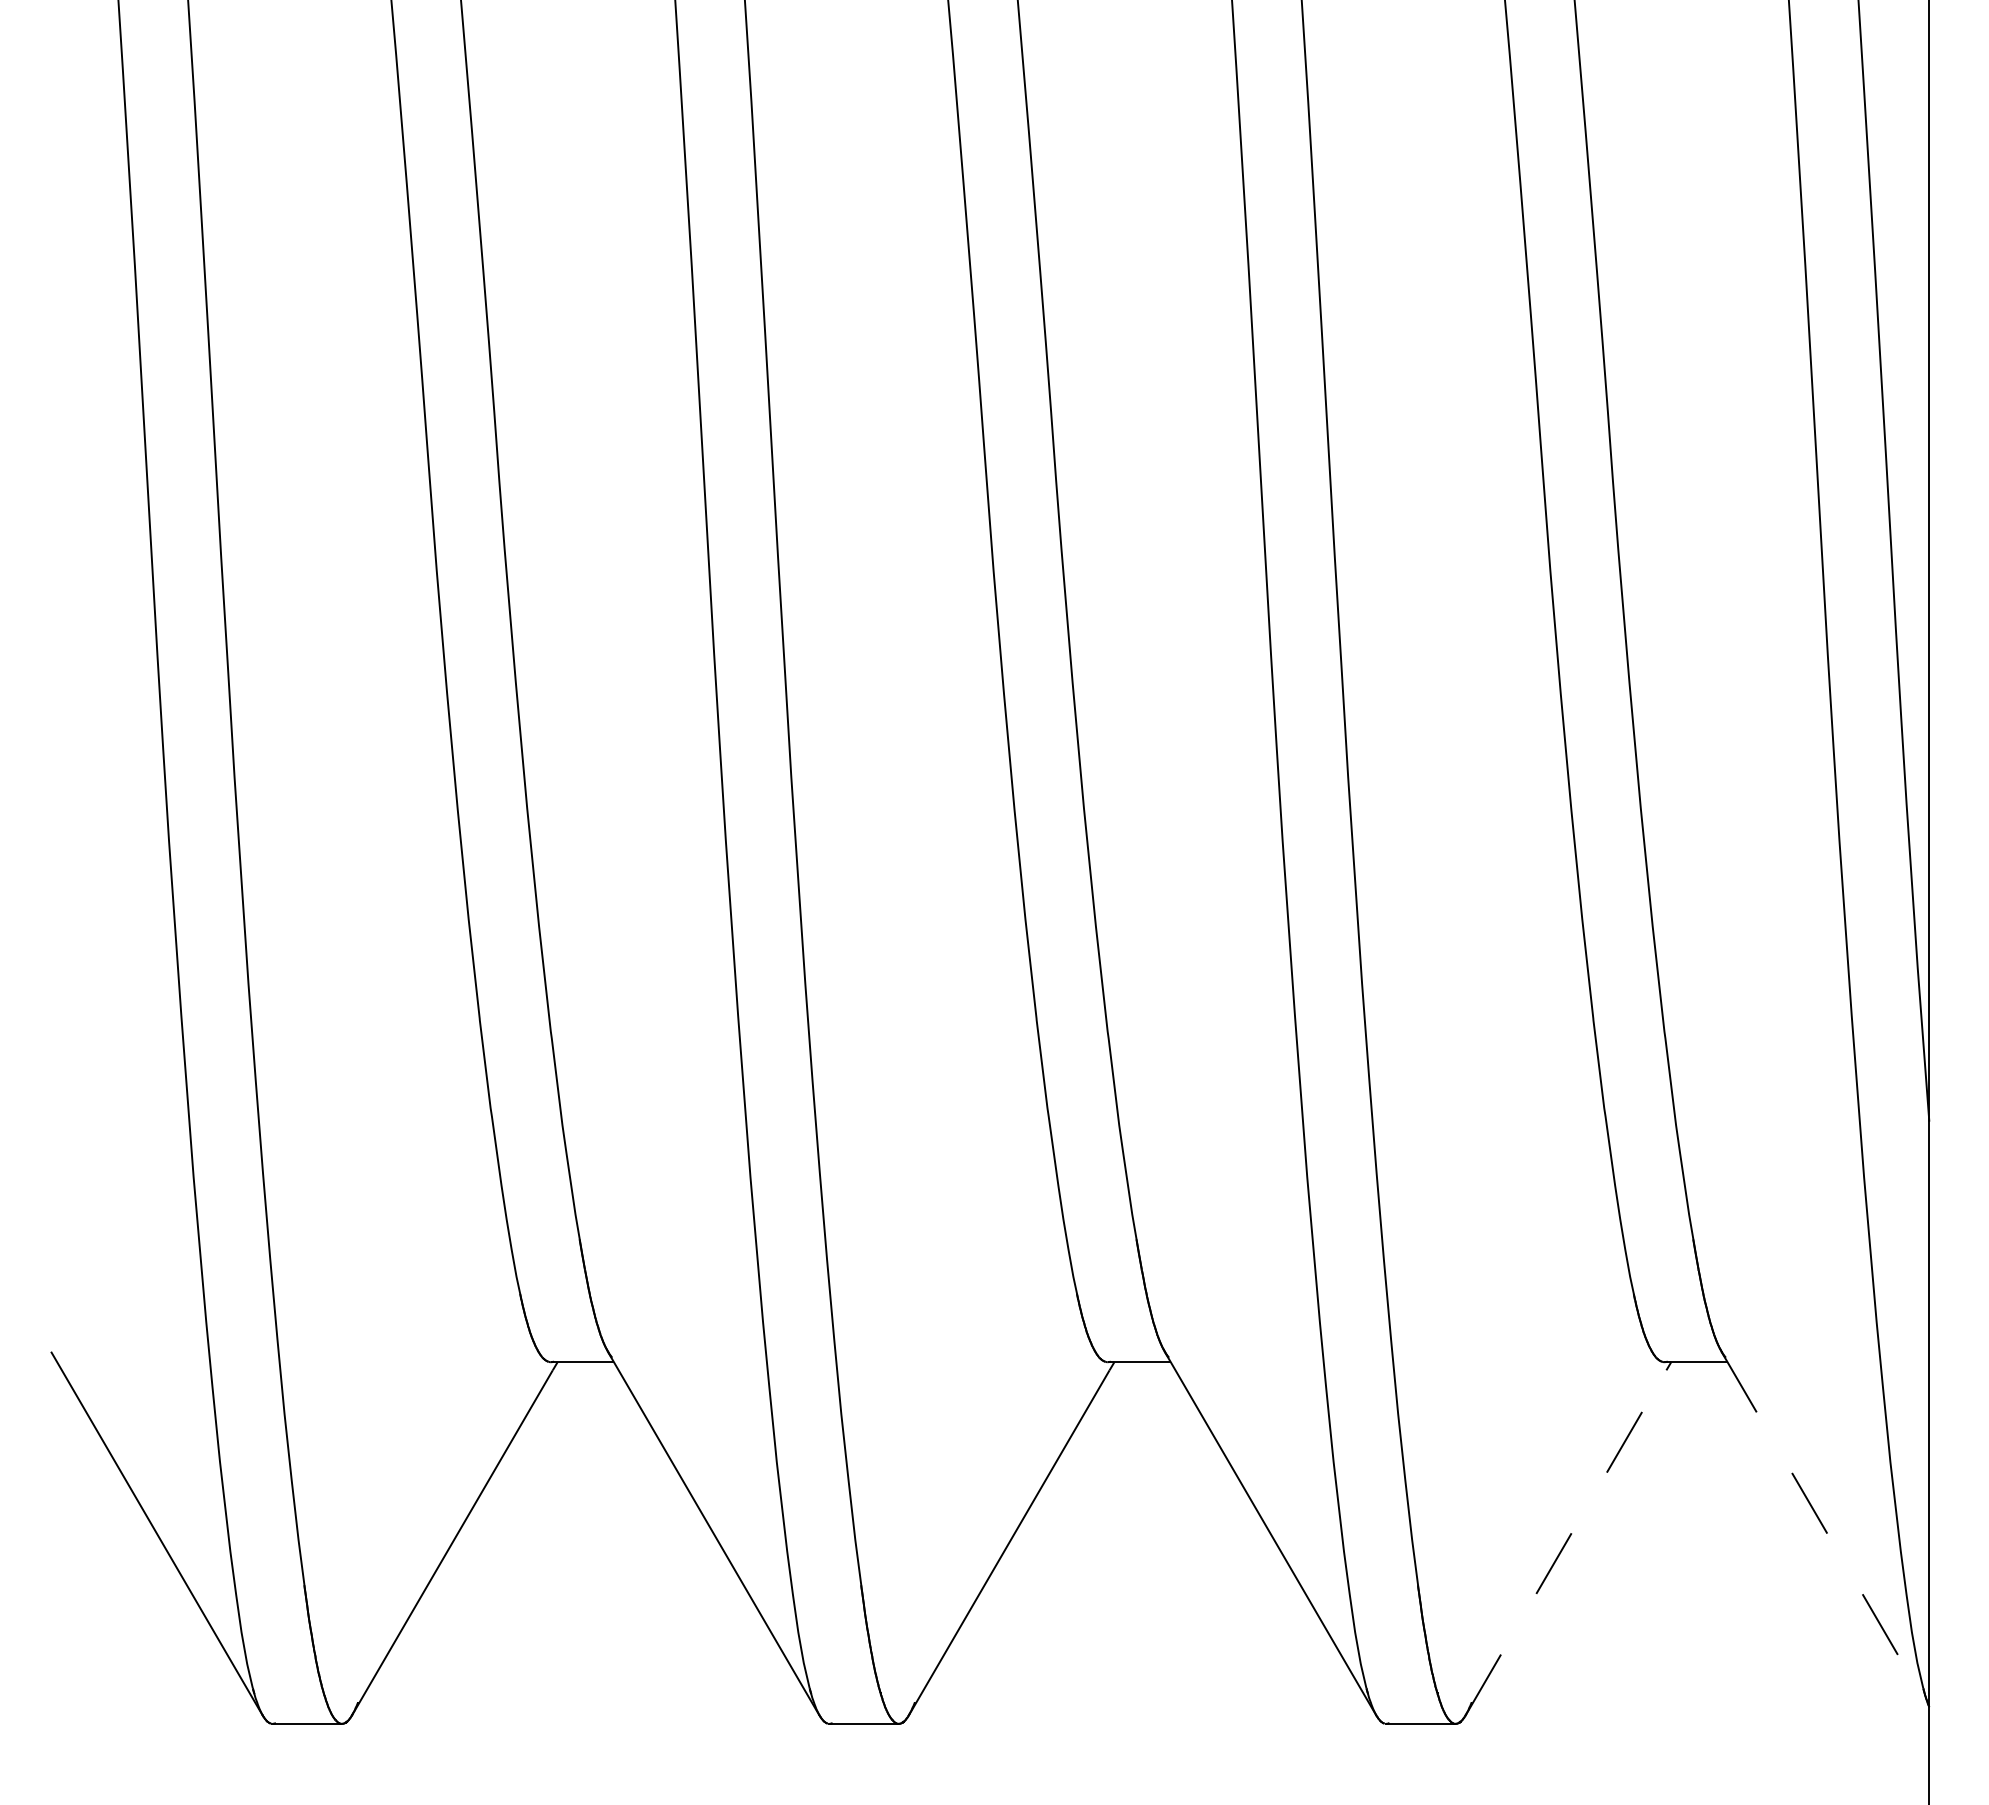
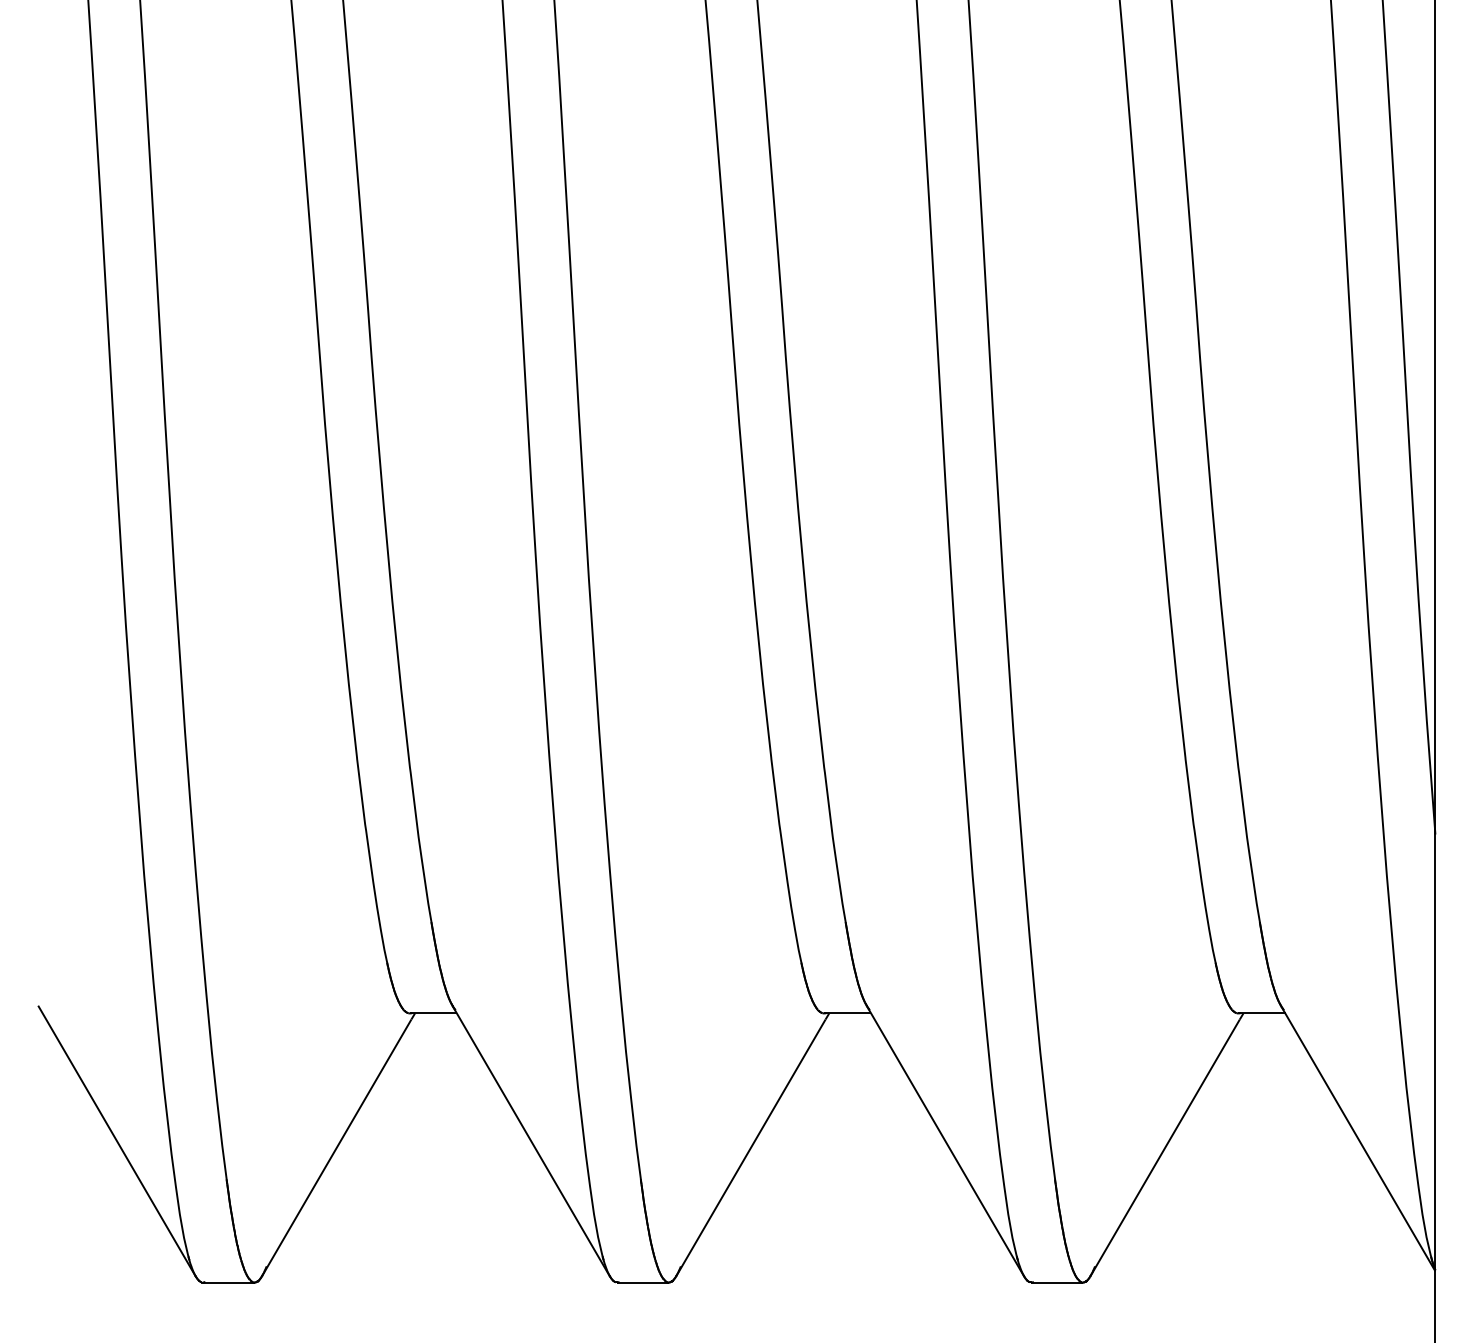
line: (1825, 1530) -> (1358, 1138), dashed -> solid
line: (1566, 1542) -> (1165, 1147), dashed -> solid

